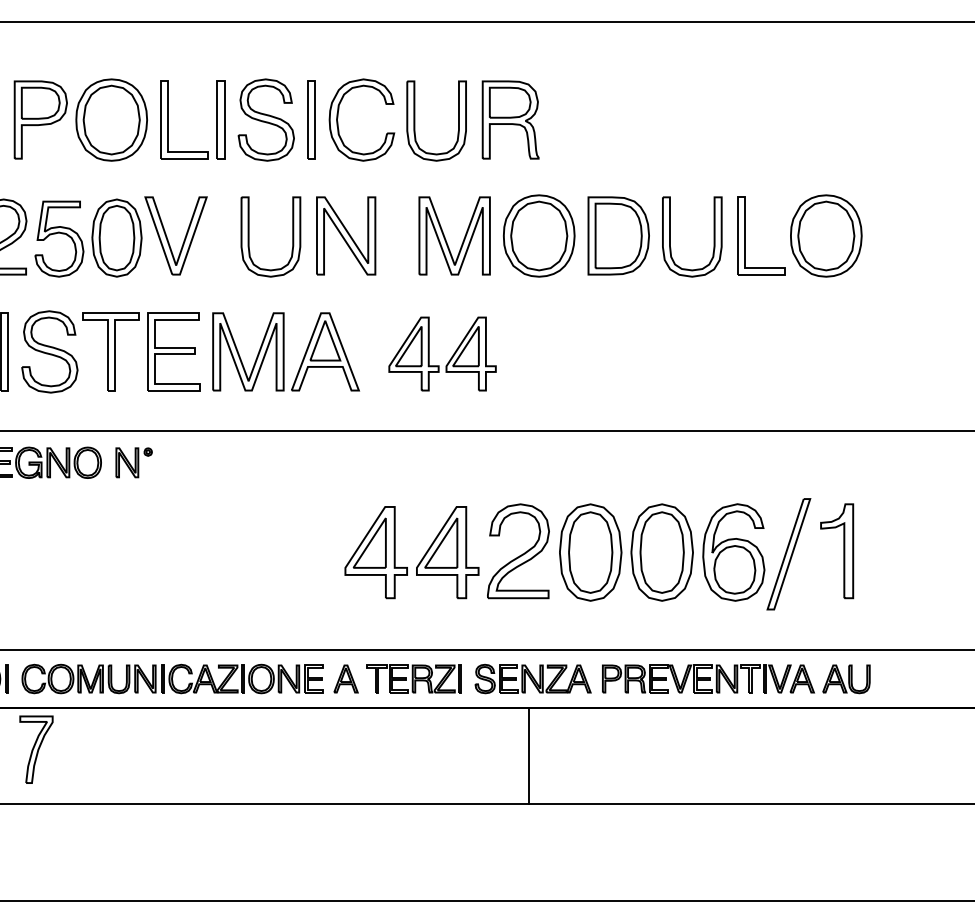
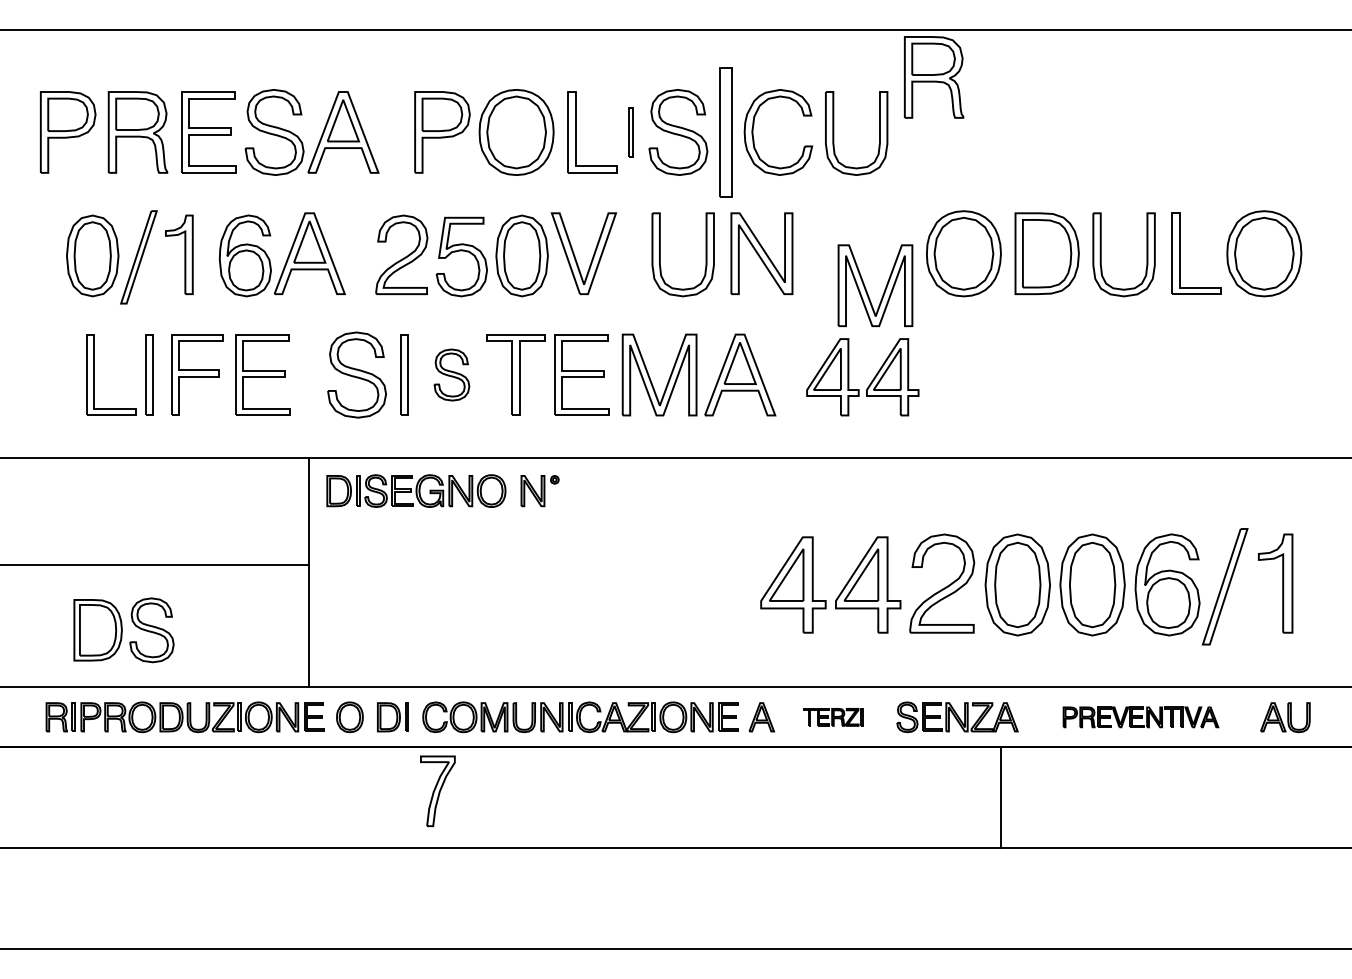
part: (220, 120) -> (630, 132), size x0.6
part: (311, 120) -> (725, 132), size x1.6
part: (511, 120) -> (934, 77), moved
part: (446, 238) -> (866, 288), moved
part: (49, 351) -> (451, 374), size x0.6
part: (413, 679) -> (832, 717), size x0.6
part: (707, 679) -> (1140, 717), size x0.7
line: (529, 755) -> (1001, 797), moved

